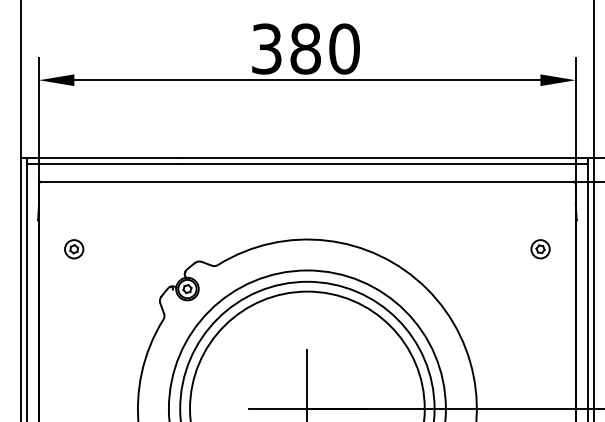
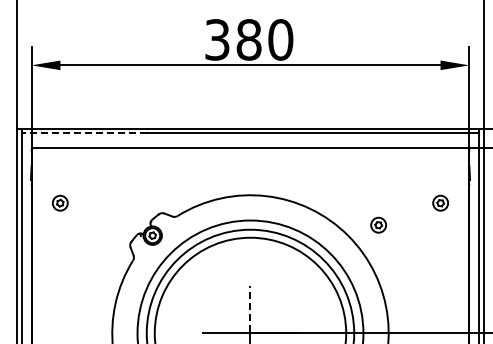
line: (103, 163) -> (84, 133), solid -> dashed
part: (464, 275) -> (378, 224), added
line: (307, 378) -> (250, 308), solid -> dashed

